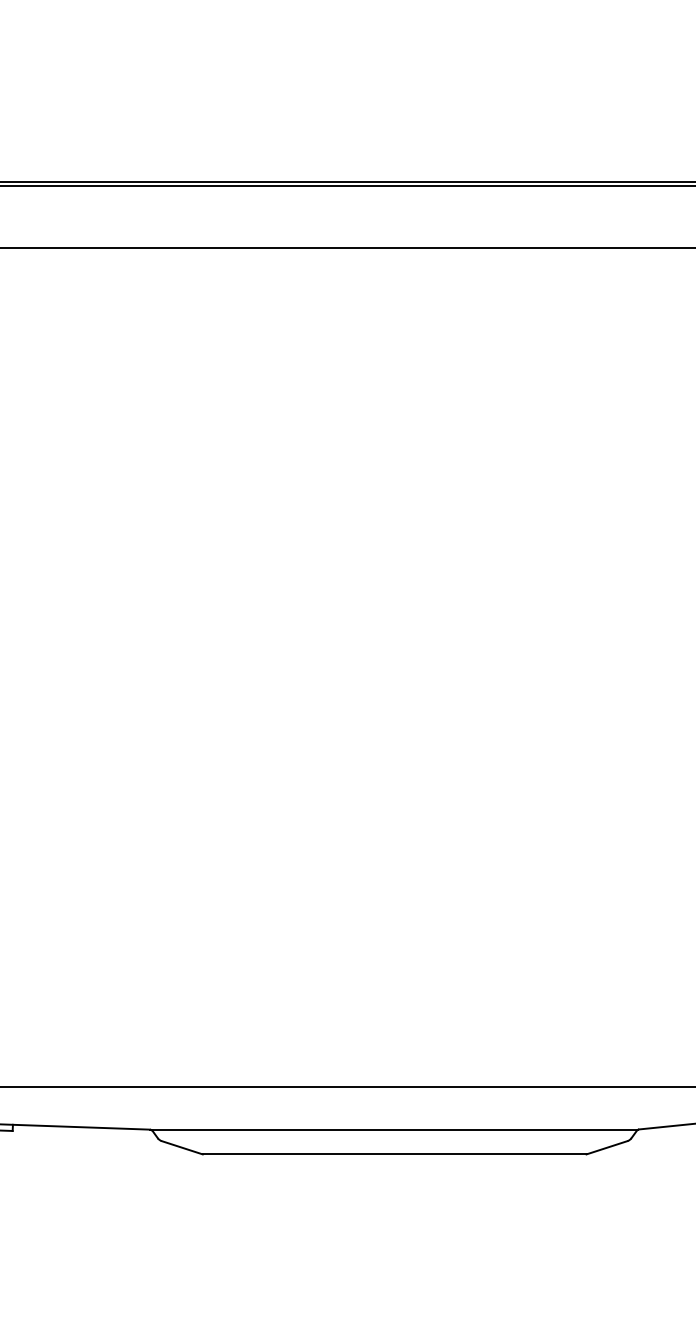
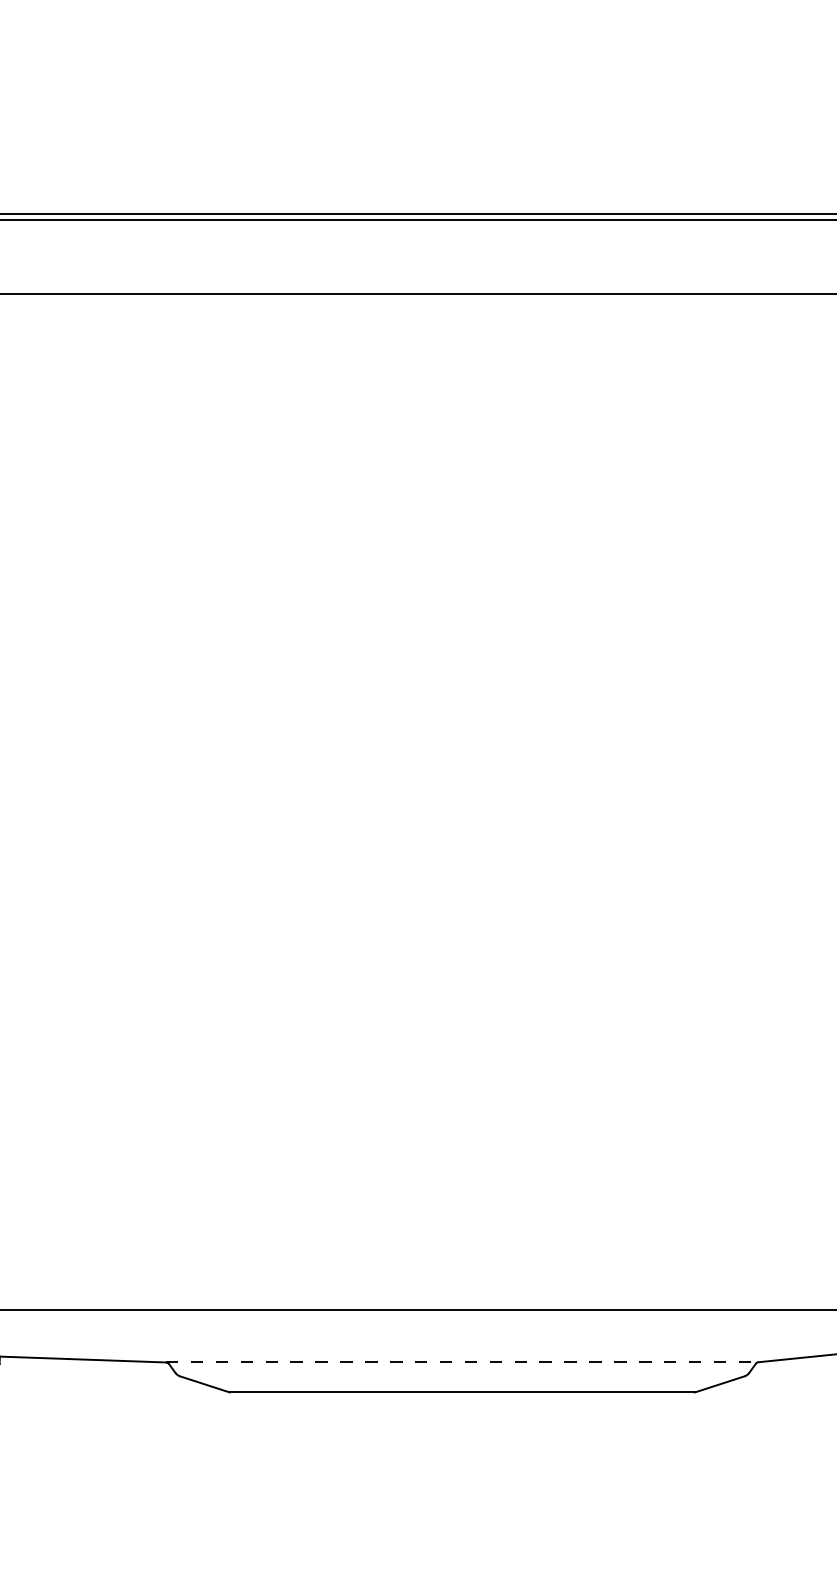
line: (394, 1129) -> (462, 1362), solid -> dashed

